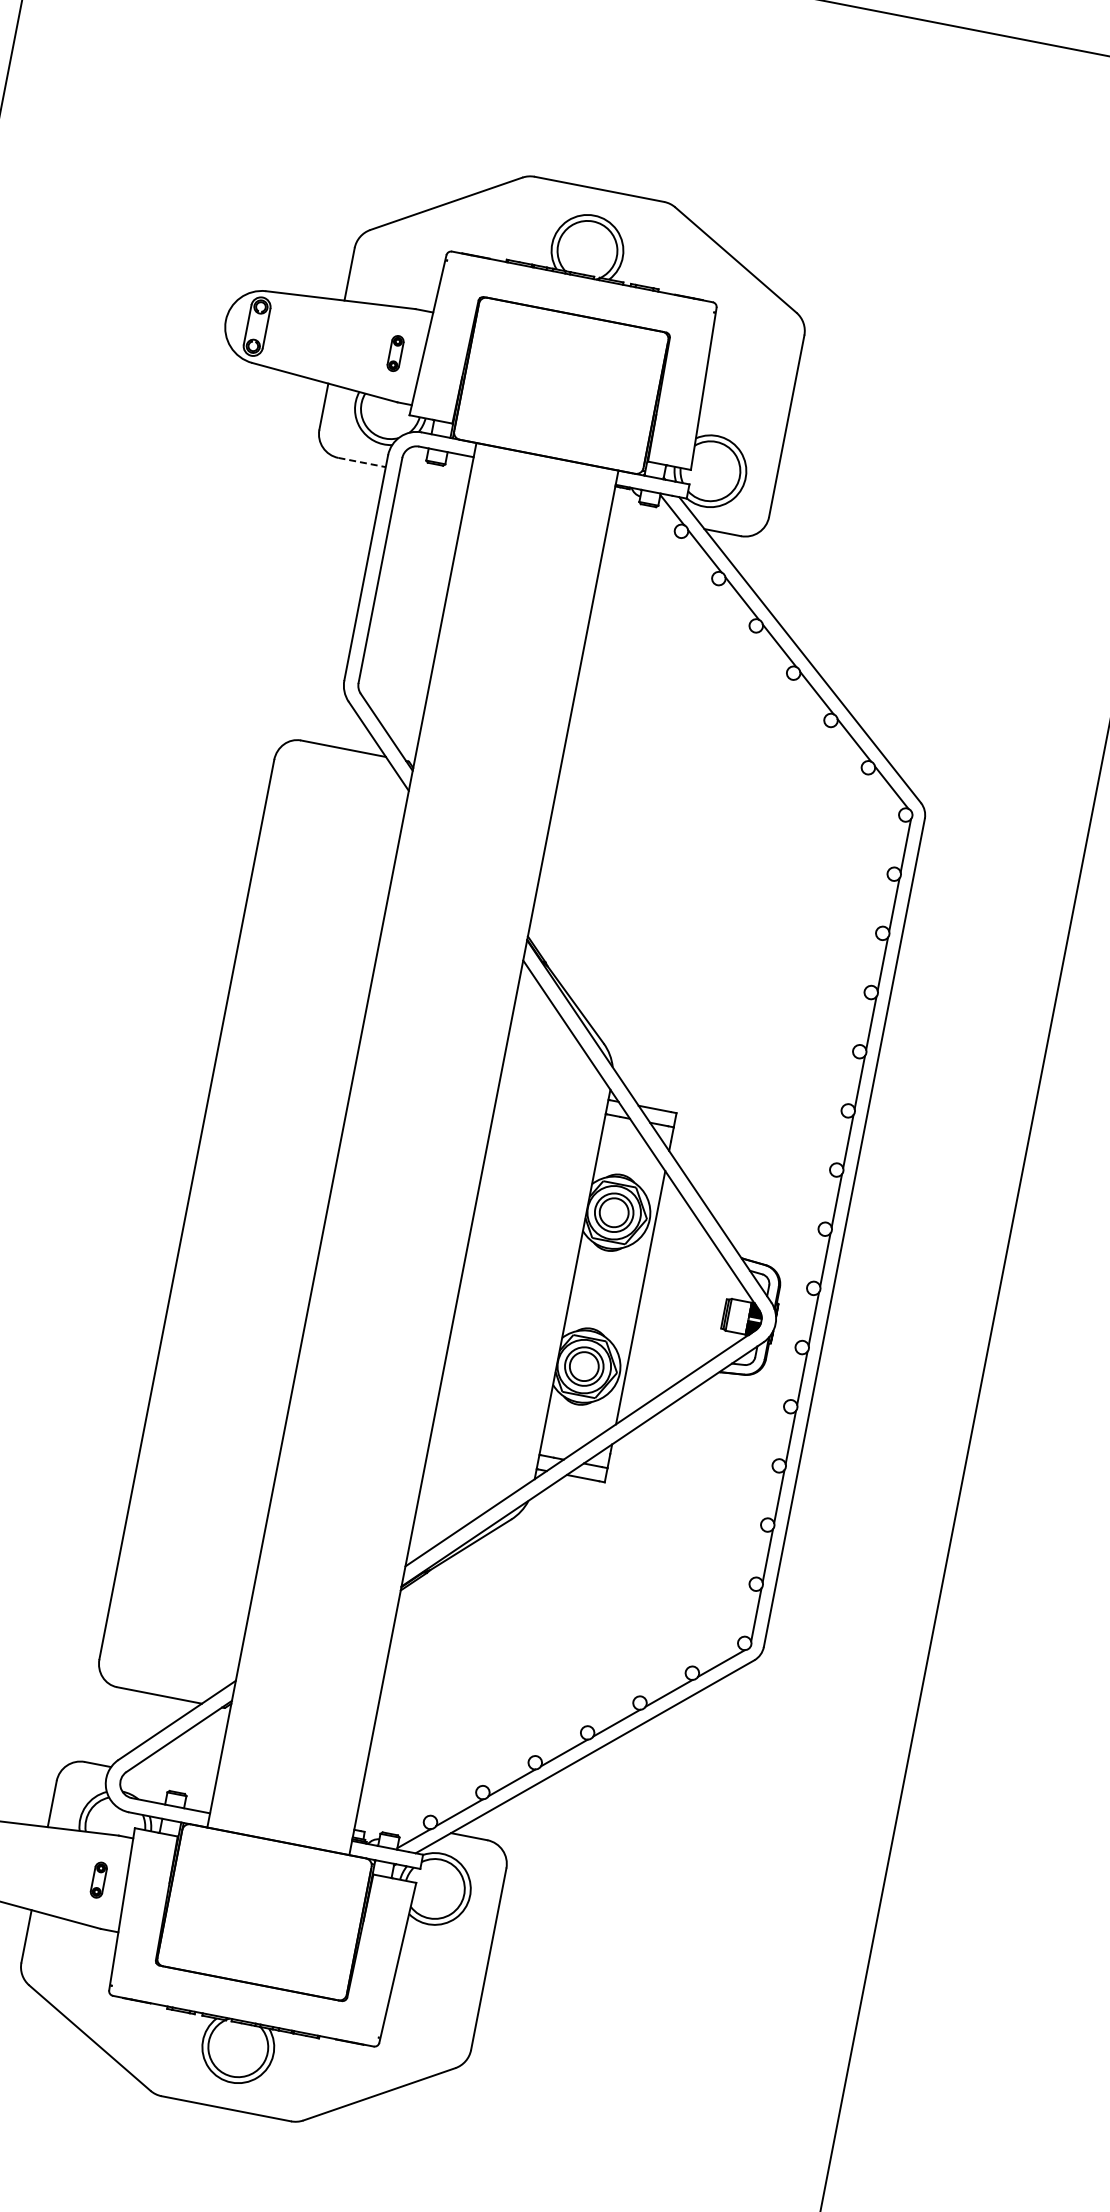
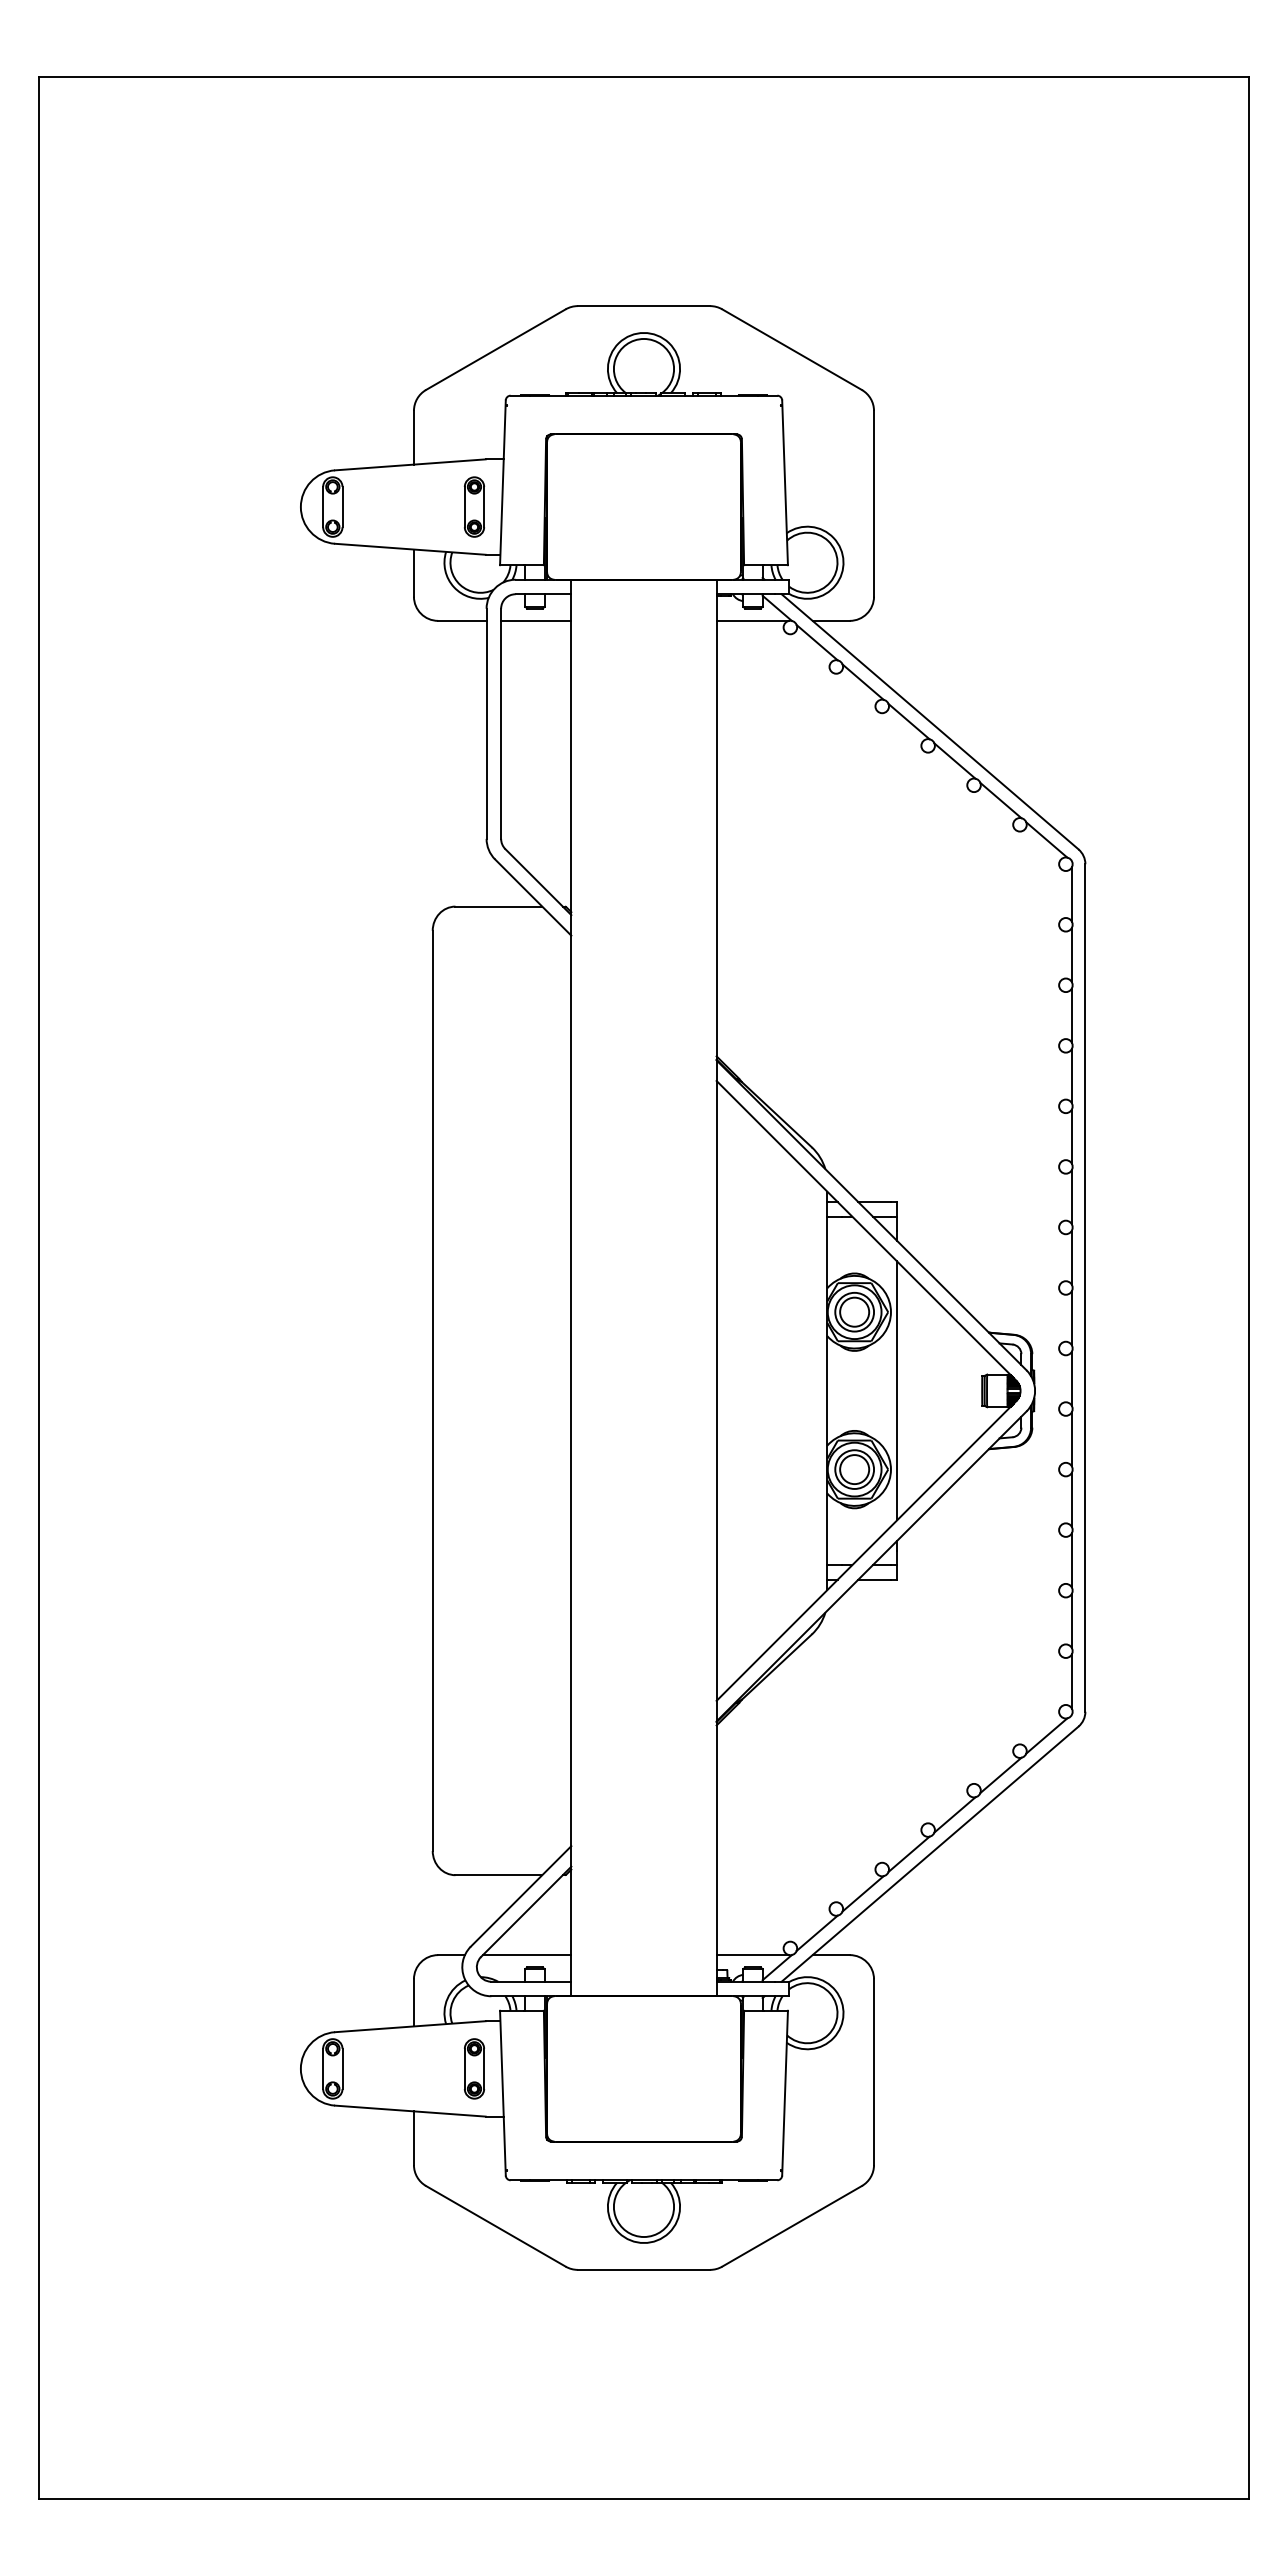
part: (395, 353) -> (474, 506), size x1.67
line: (362, 462) -> (462, 620), dashed -> solid
line: (434, 476) -> (536, 620), added
line: (645, 517) -> (752, 620), added
line: (171, 1779) -> (526, 1955), added
line: (392, 1822) -> (752, 1955), added
part: (98, 1879) -> (474, 2068), size x1.67

